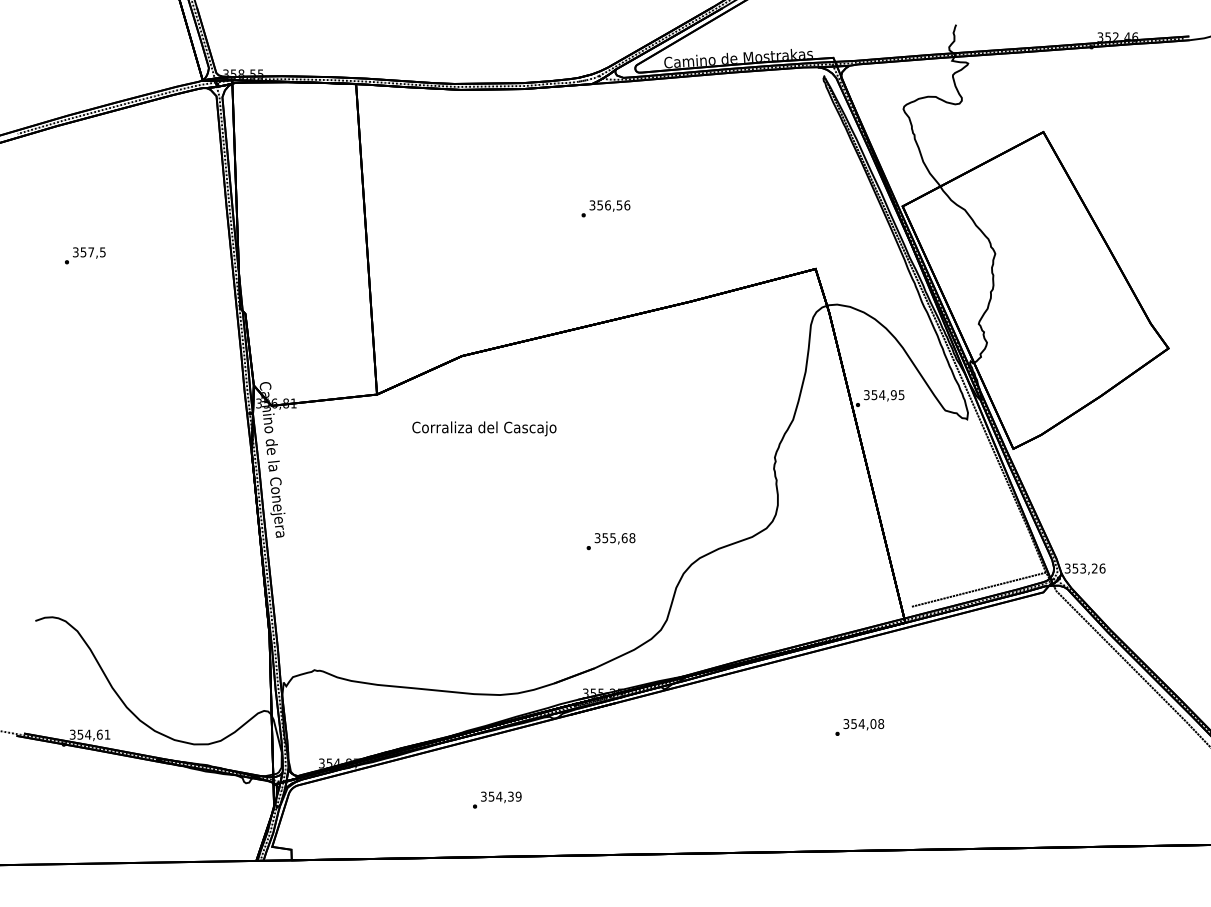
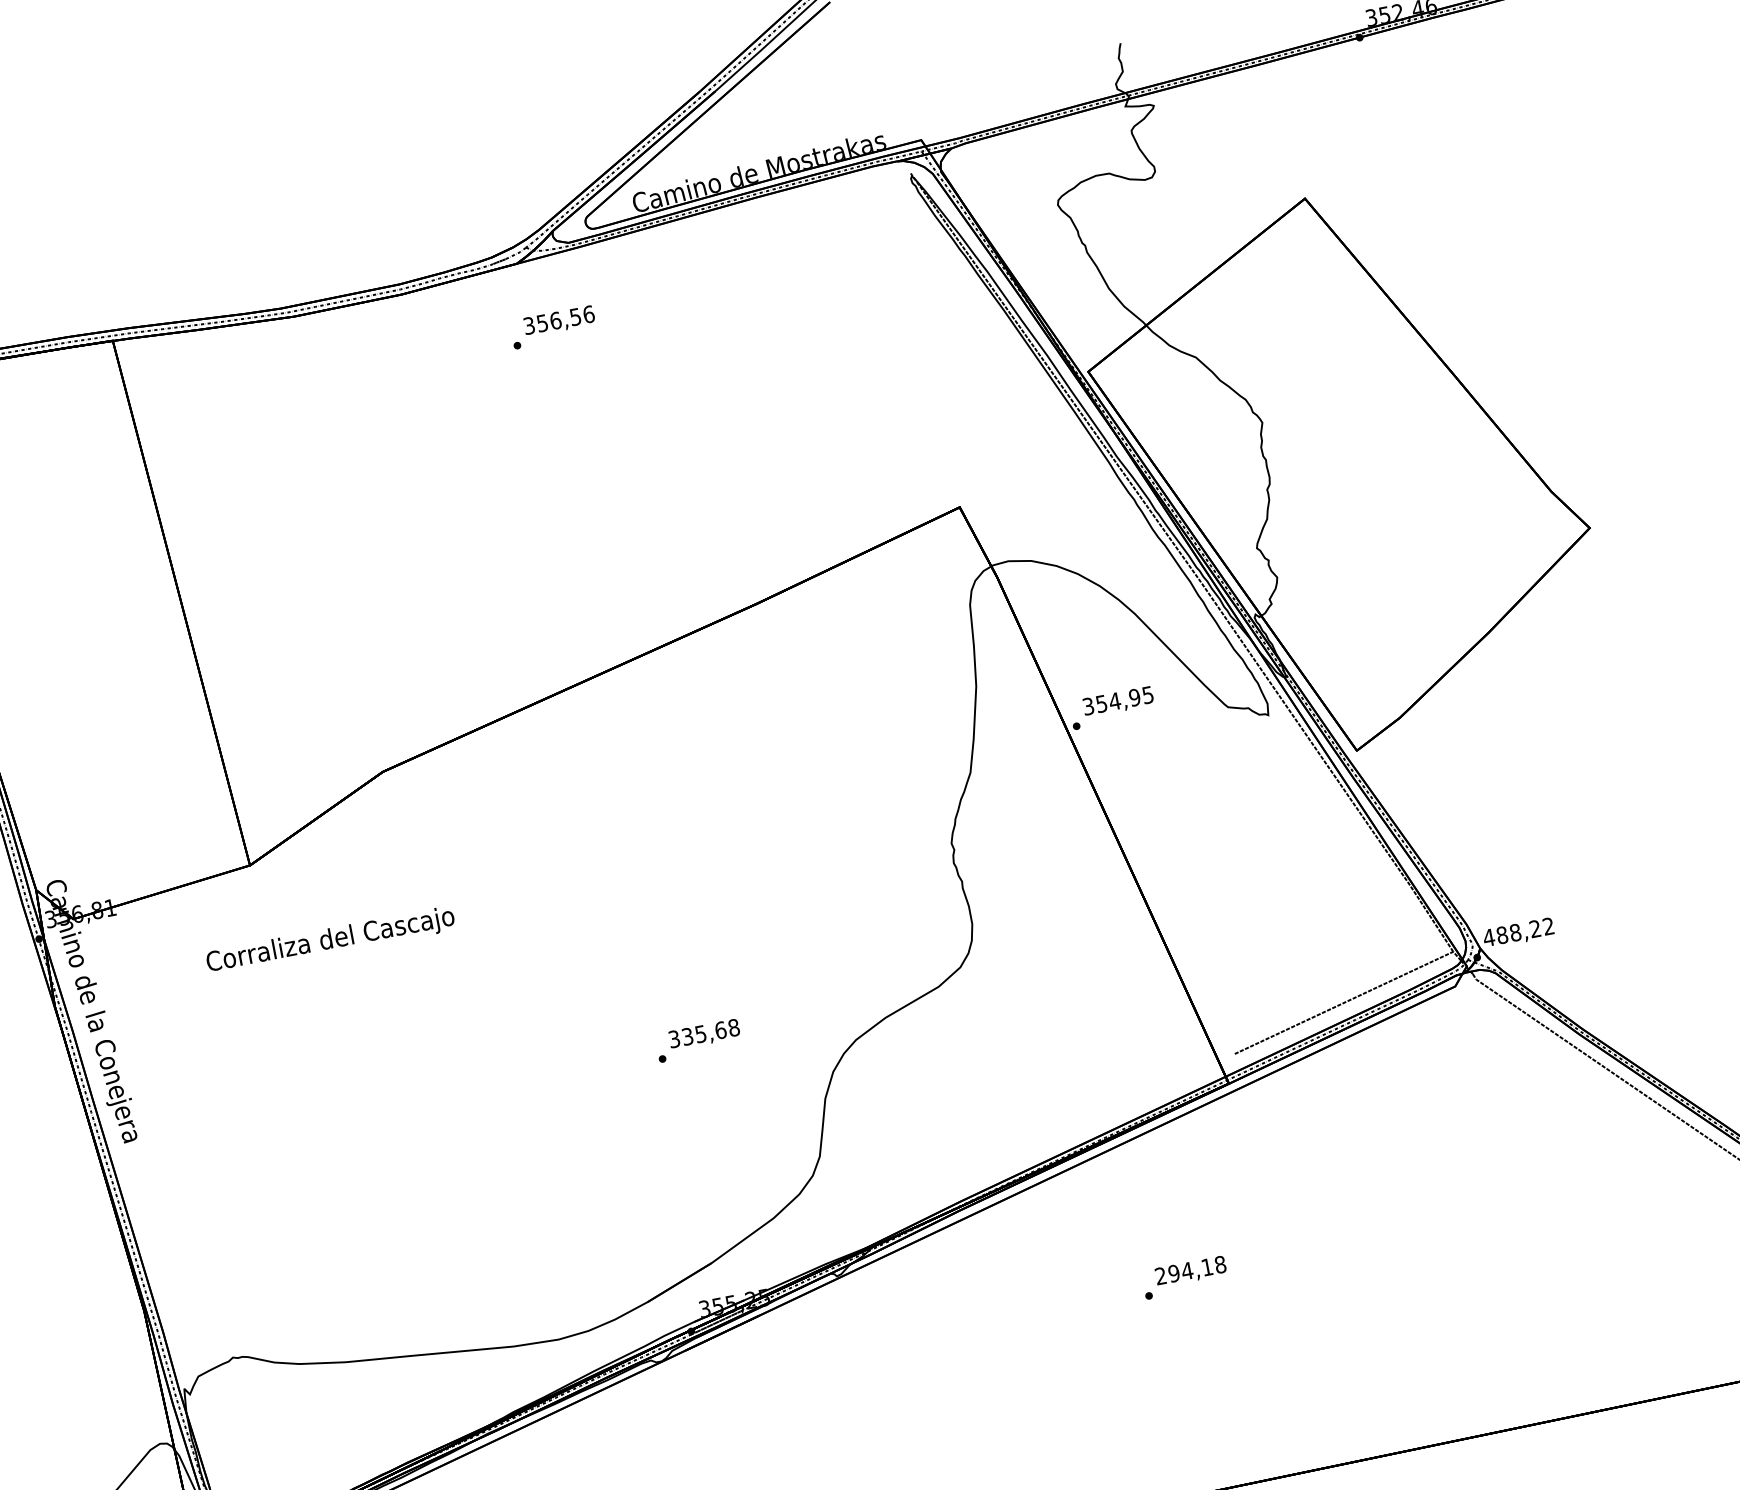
text: (605, 208) -> (552, 326), moved
text: (484, 428) -> (330, 940), moved
text: (605, 537) -> (687, 1035), 355,68 -> 335,68
text: (1084, 568) -> (1517, 932), 353,26 -> 488,22
text: (859, 724) -> (1183, 1272), 354,08 -> 294,18

